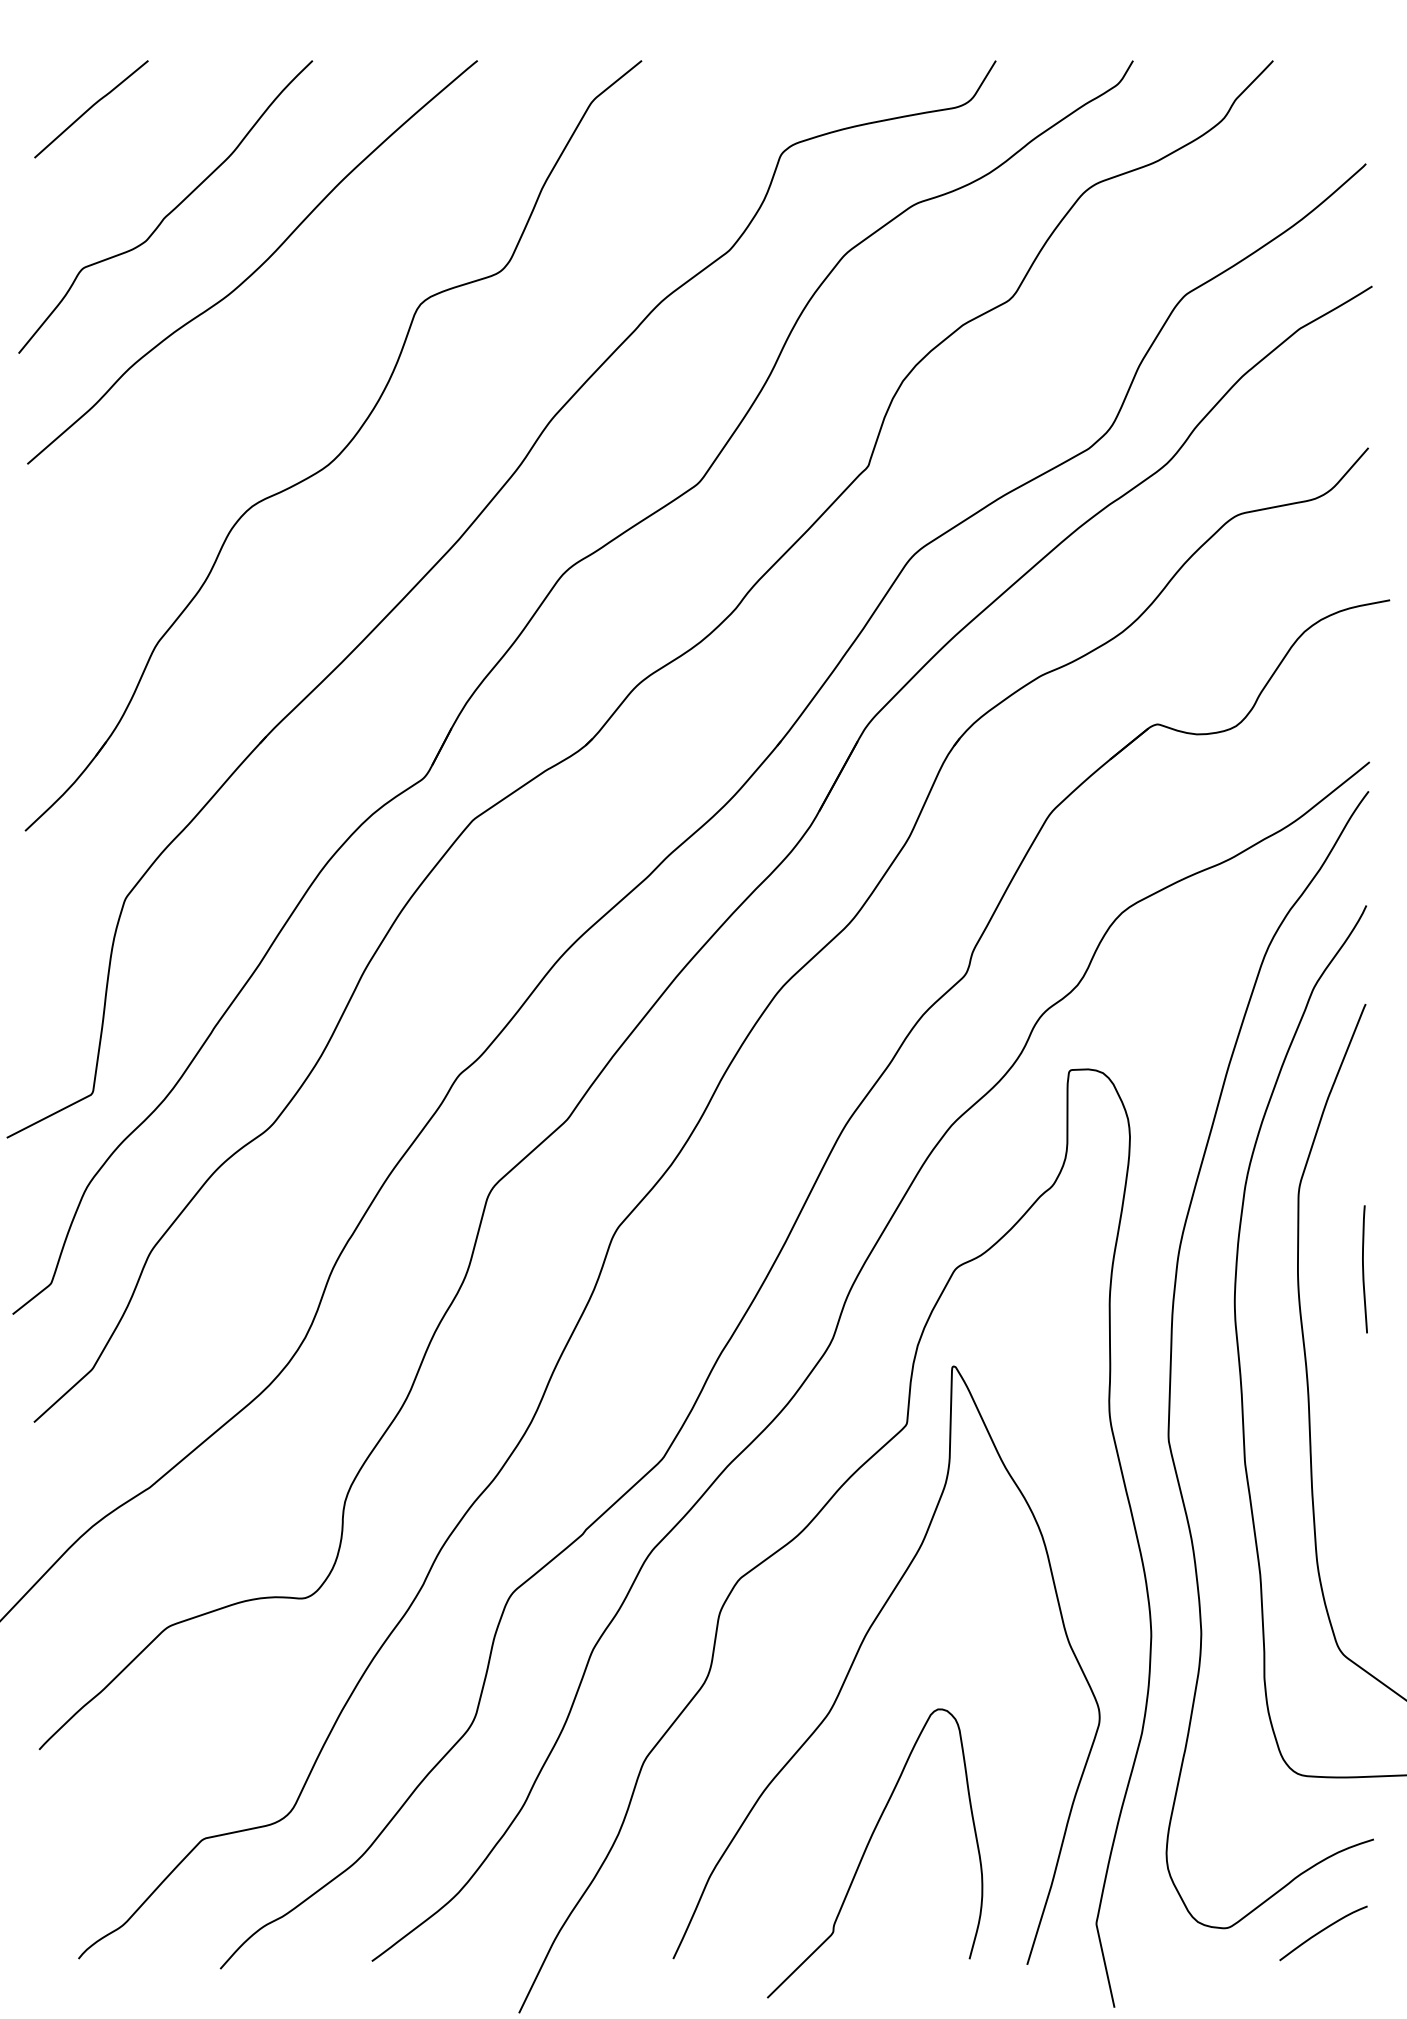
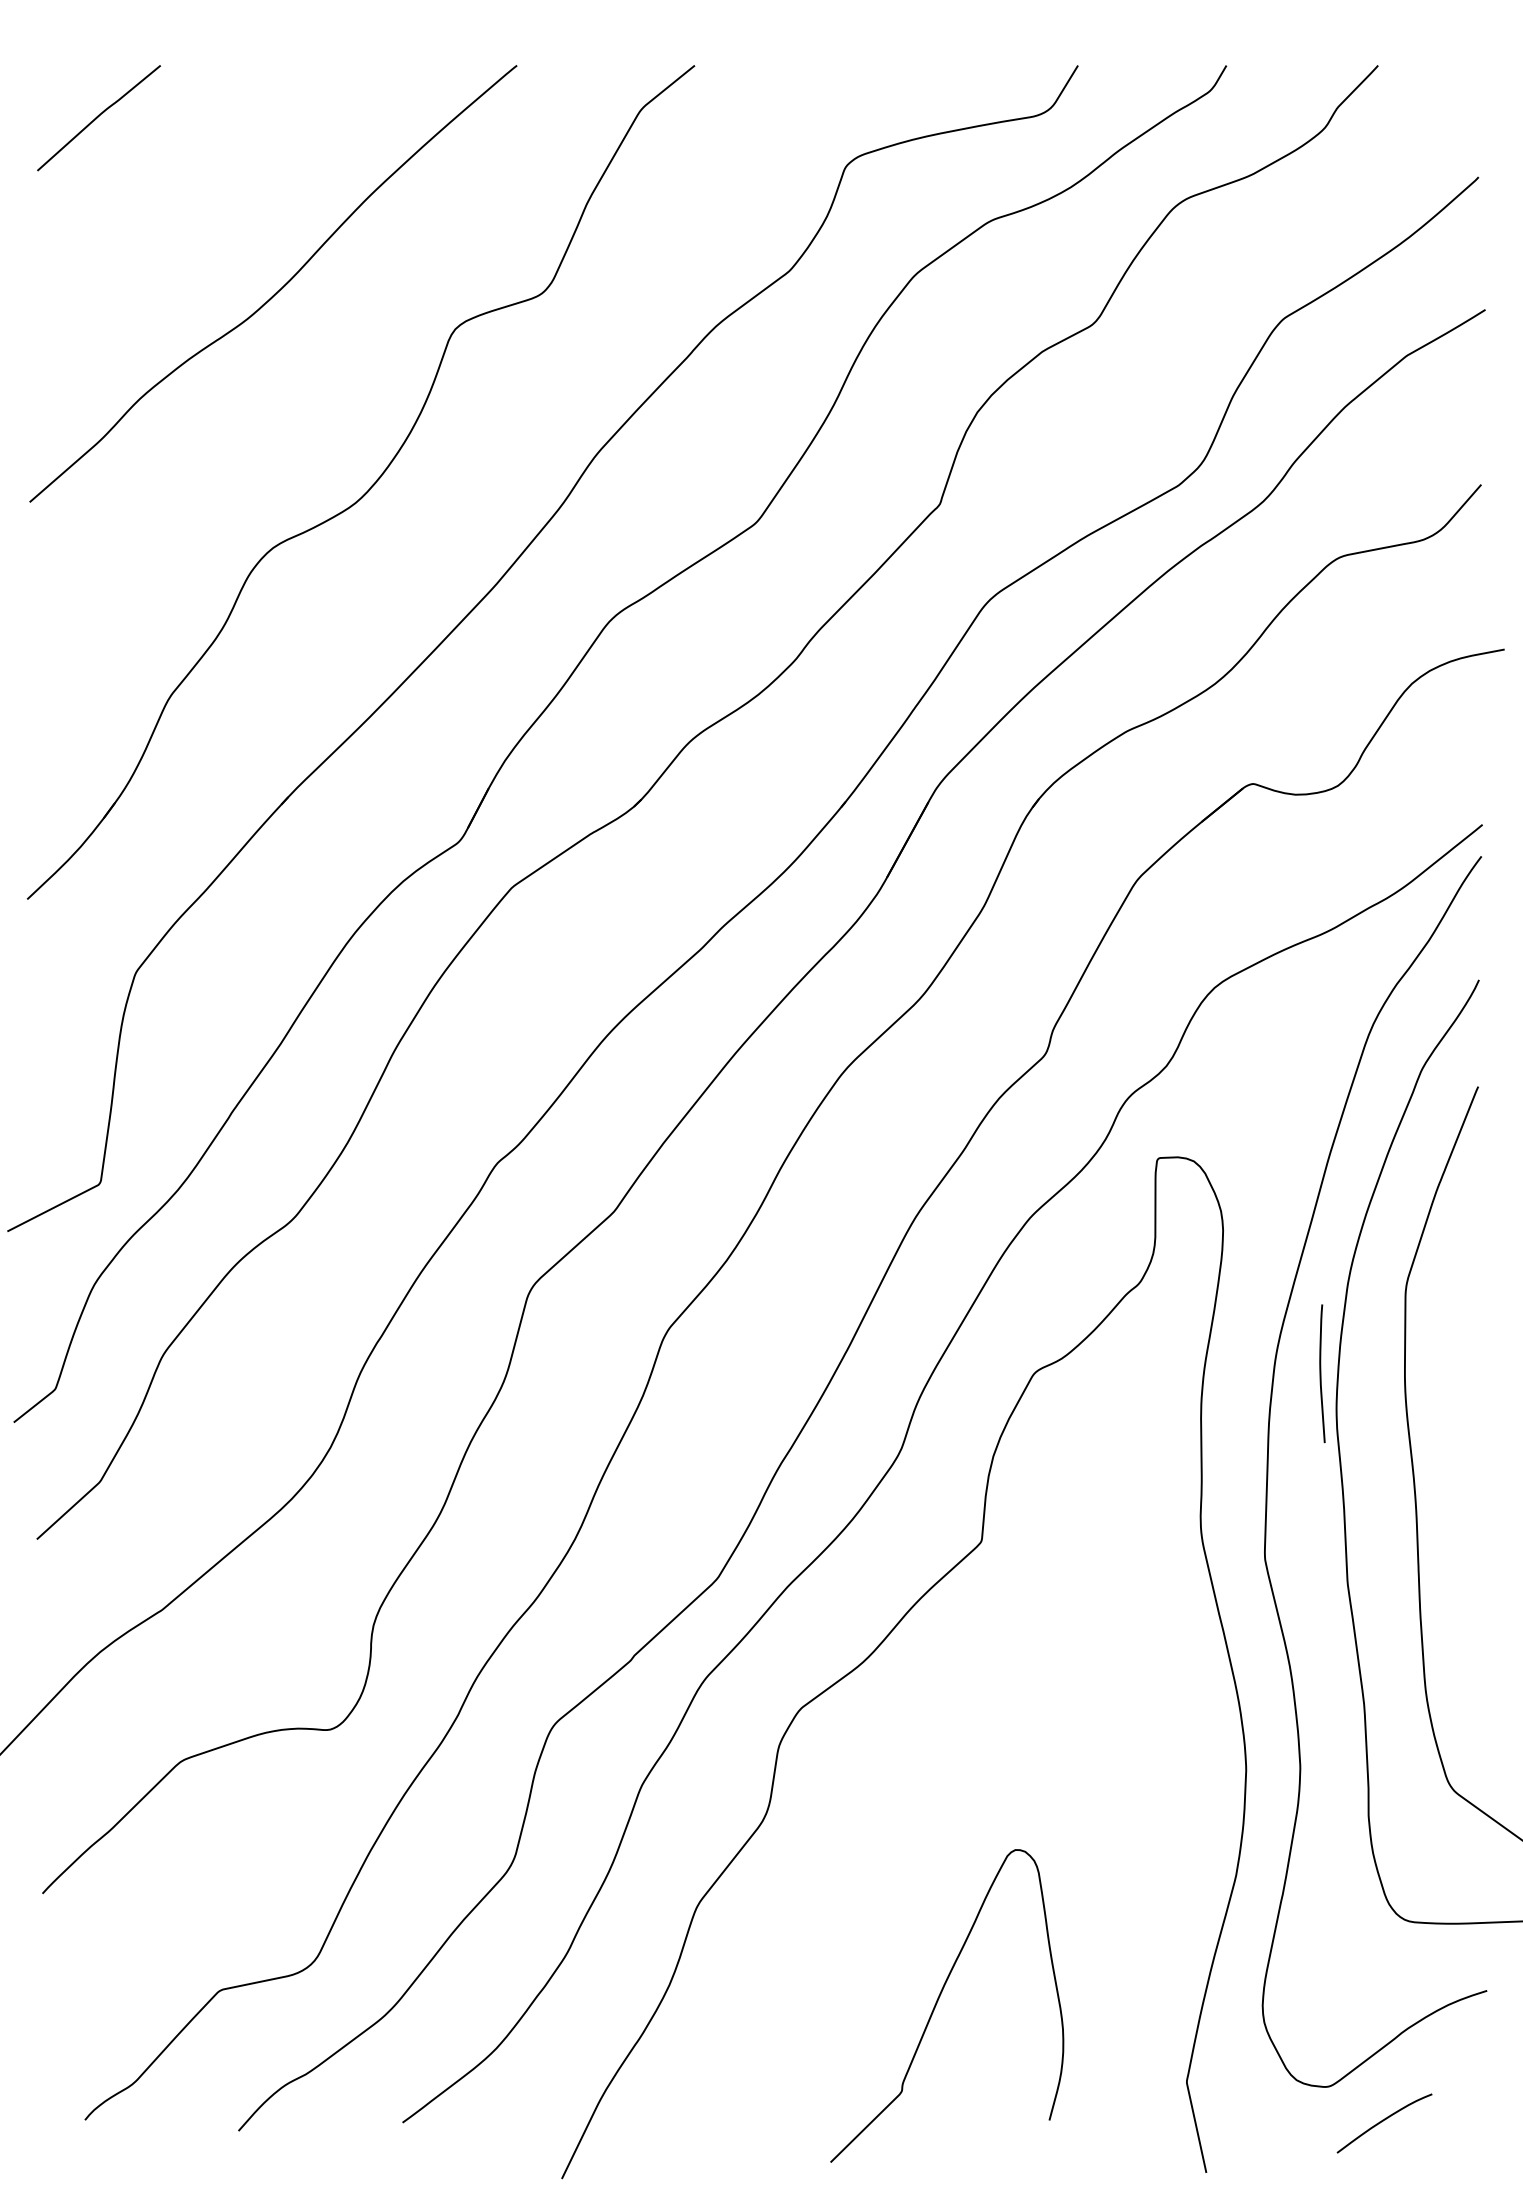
curve: (170, 211) -> (184, 228), removed
curve: (1364, 1269) -> (1321, 1373), moved
curve: (858, 1652) -> (929, 1788), removed
curve: (1322, 1931) -> (1383, 2121), moved

